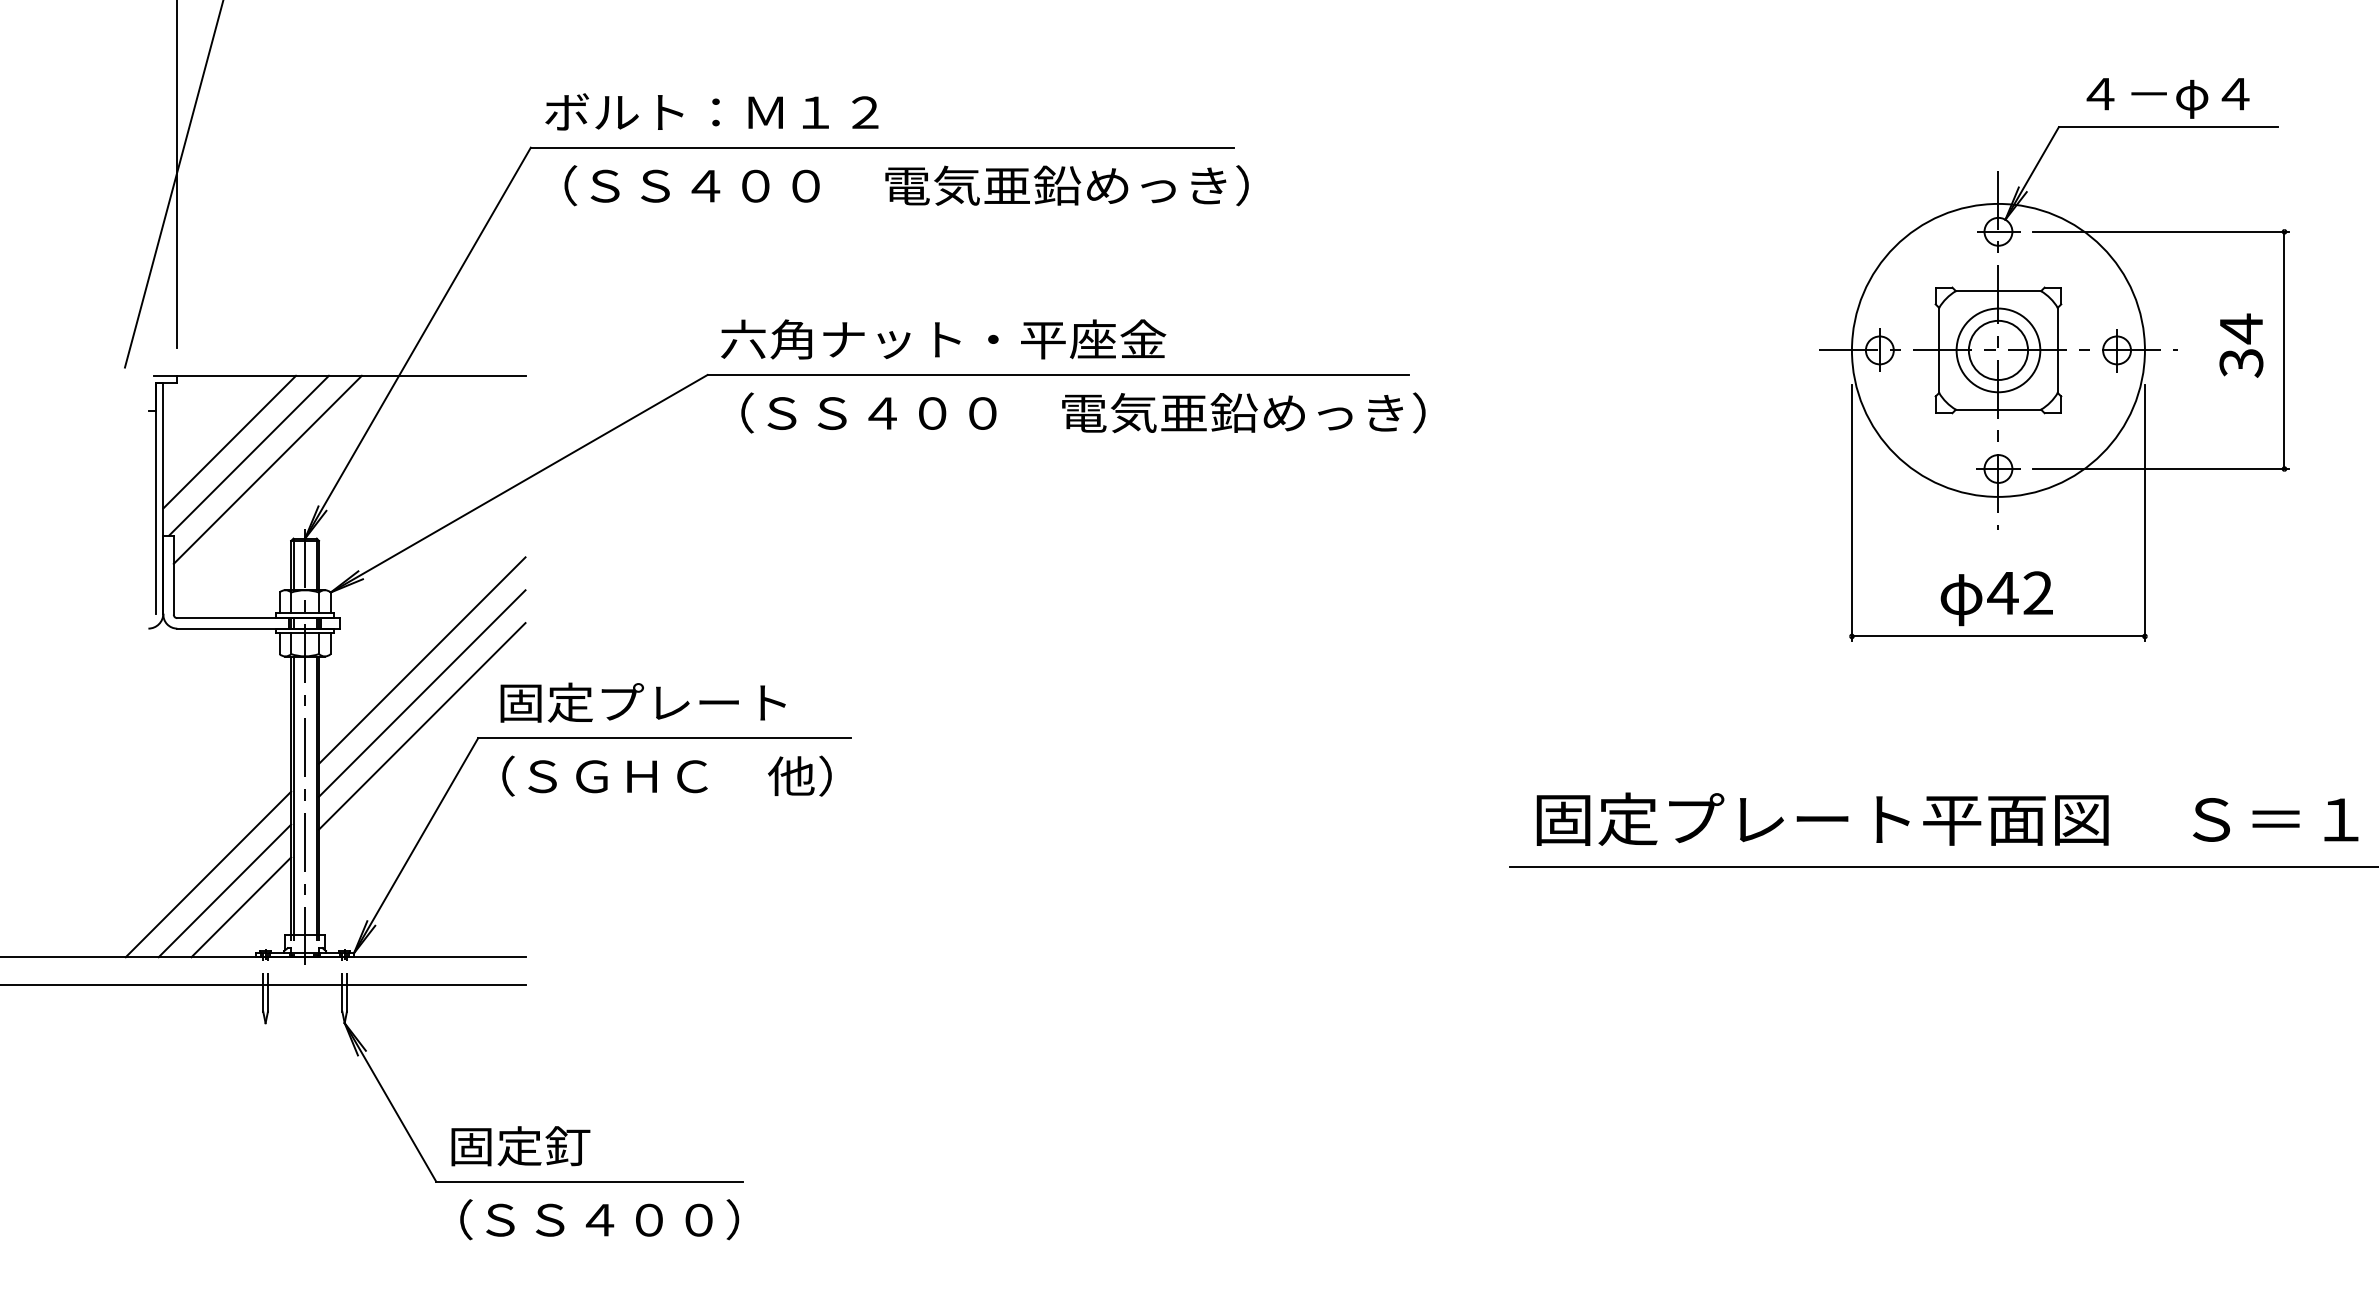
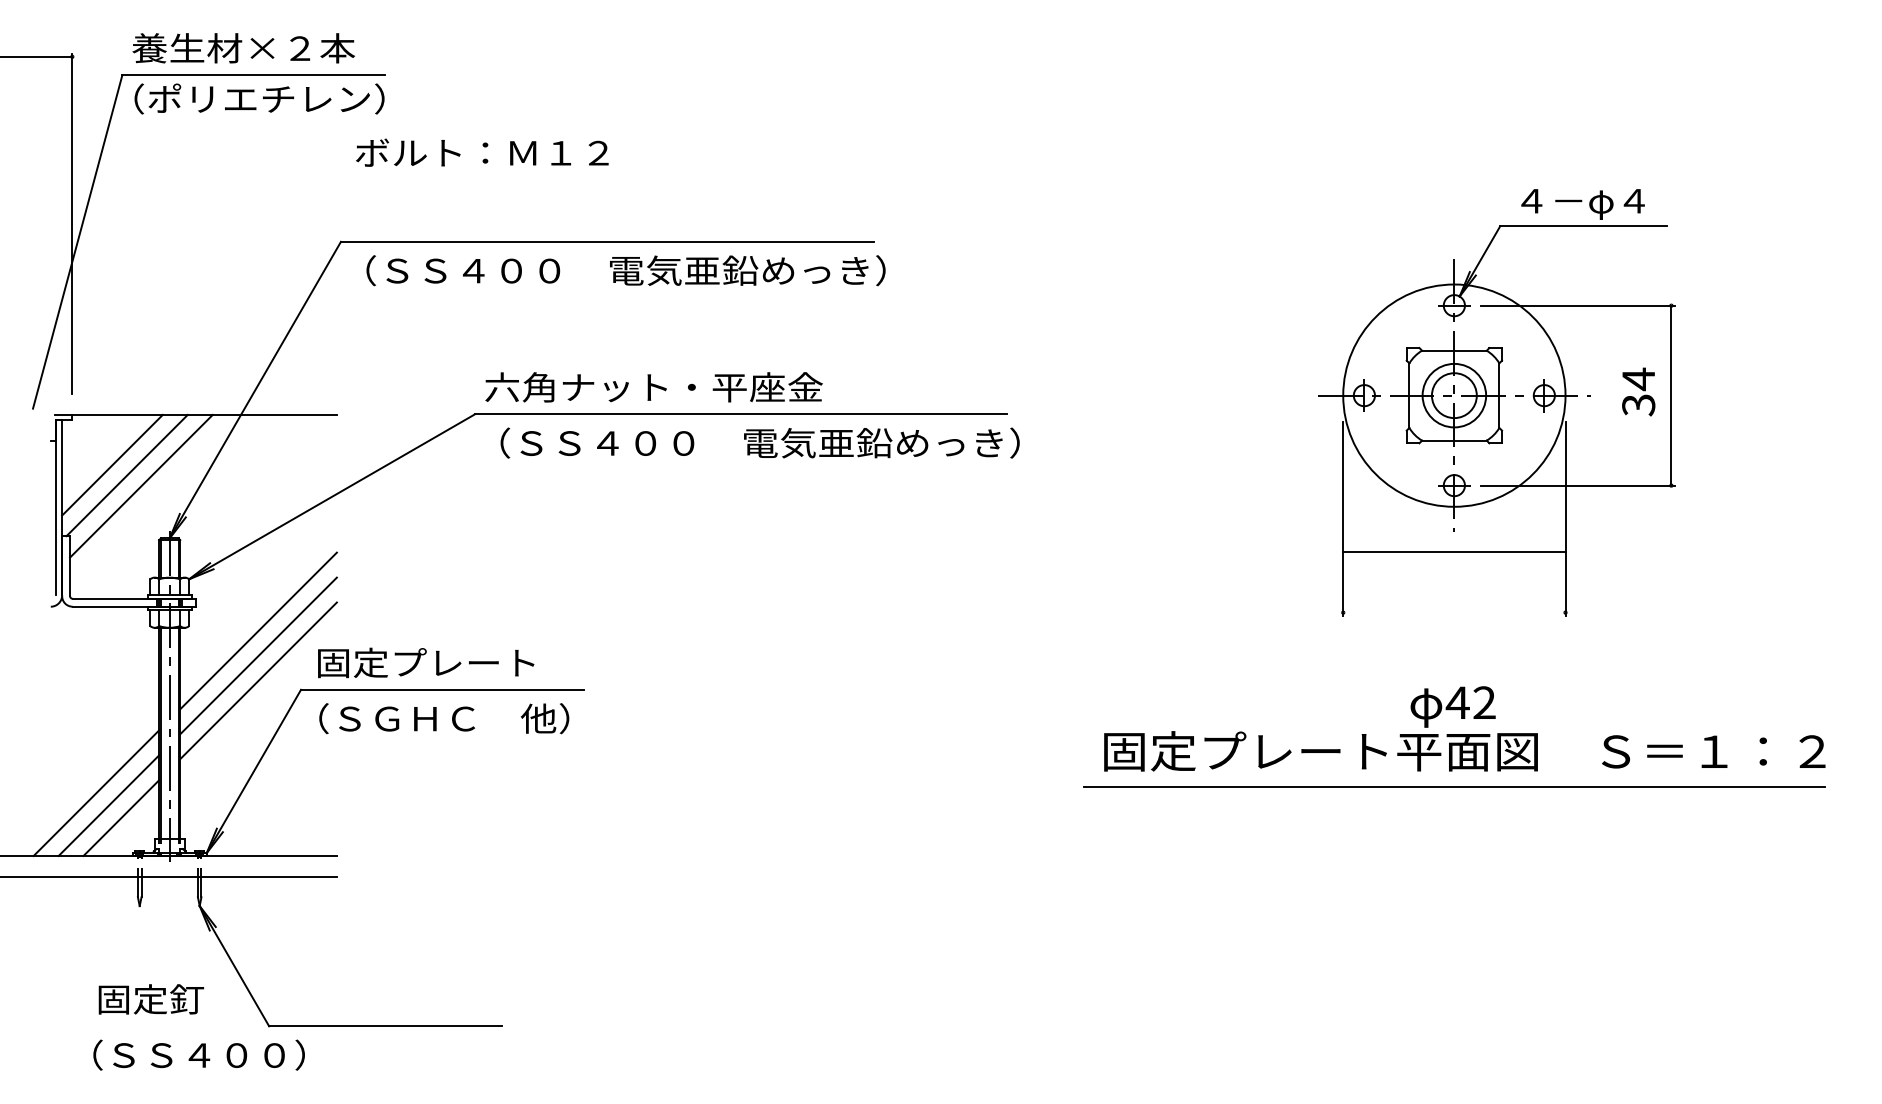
text: (712, 111) -> (482, 152), moved
text: (1995, 598) -> (1452, 706), moved
line: (1998, 636) -> (1454, 551), moved
text: (519, 1146) -> (150, 999), moved
text: (598, 1218) -> (198, 1054), moved

